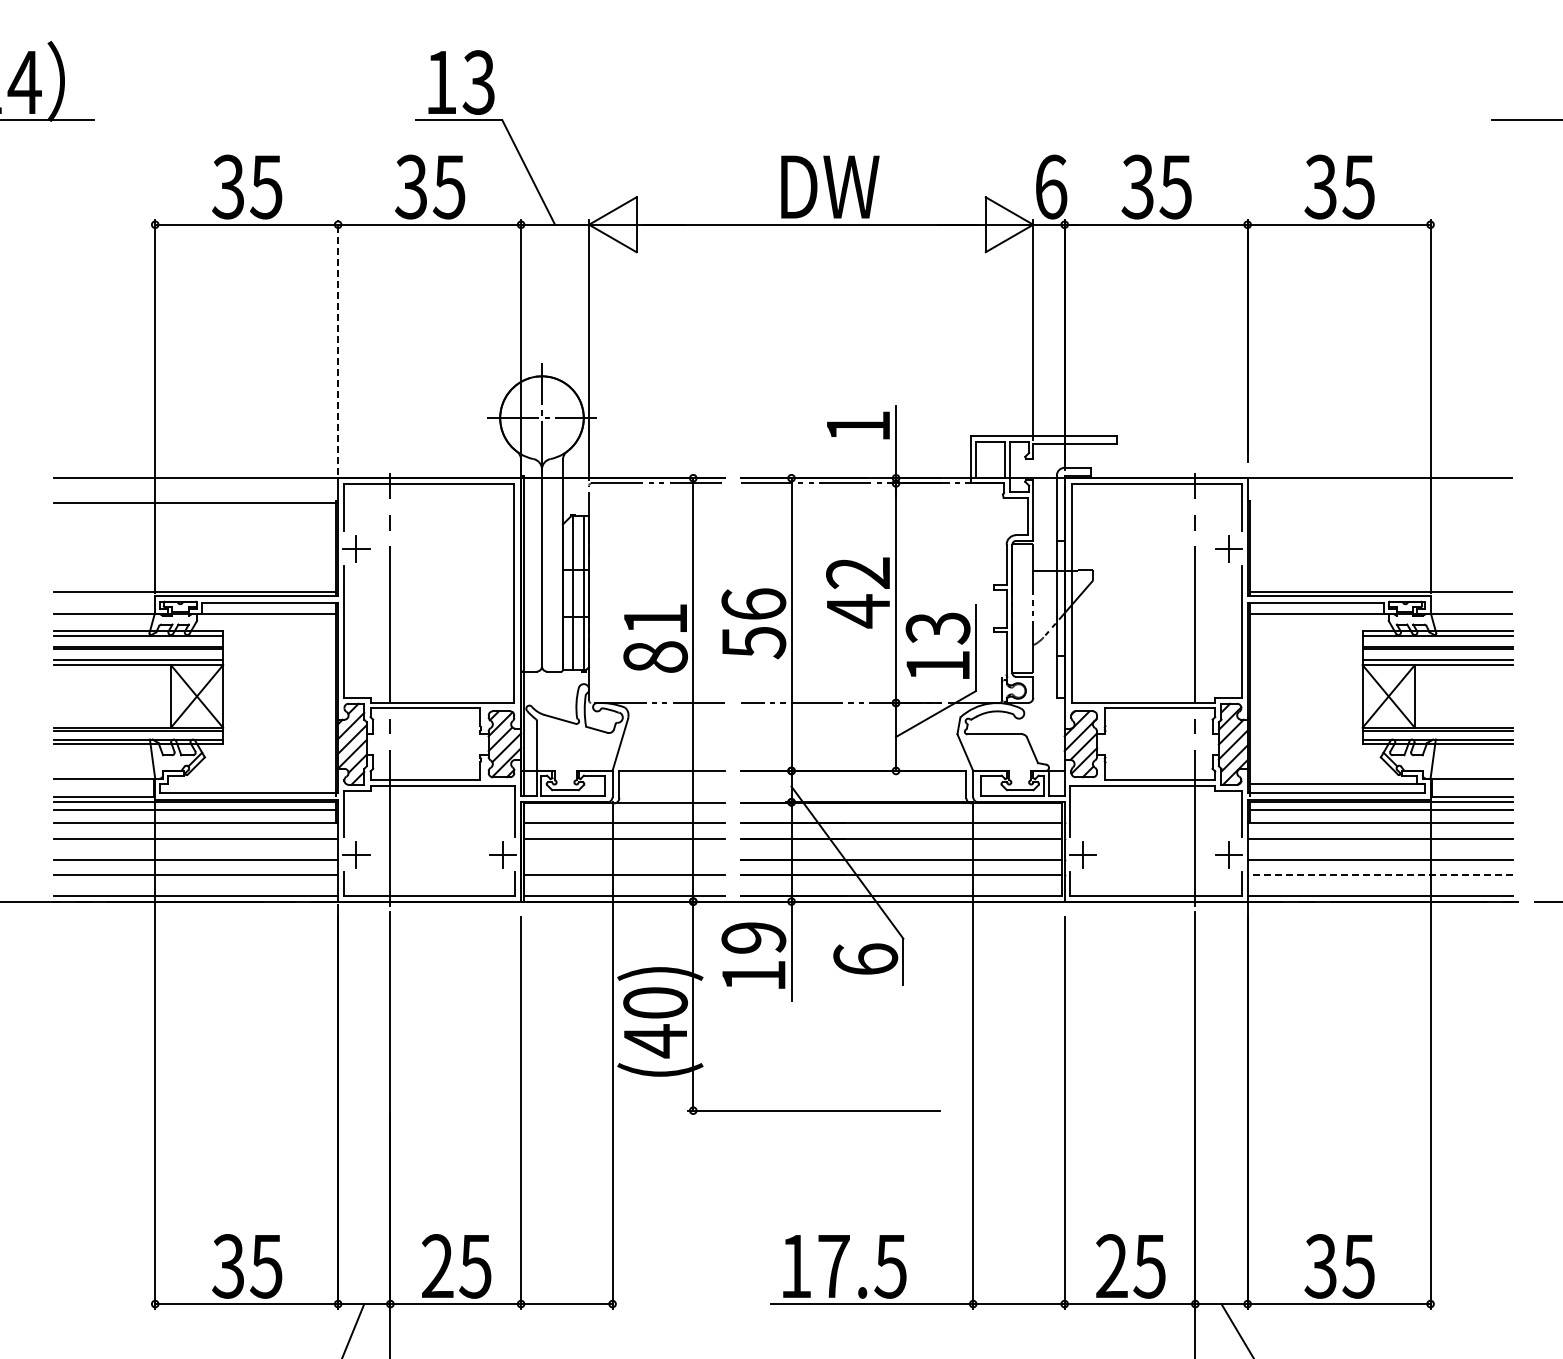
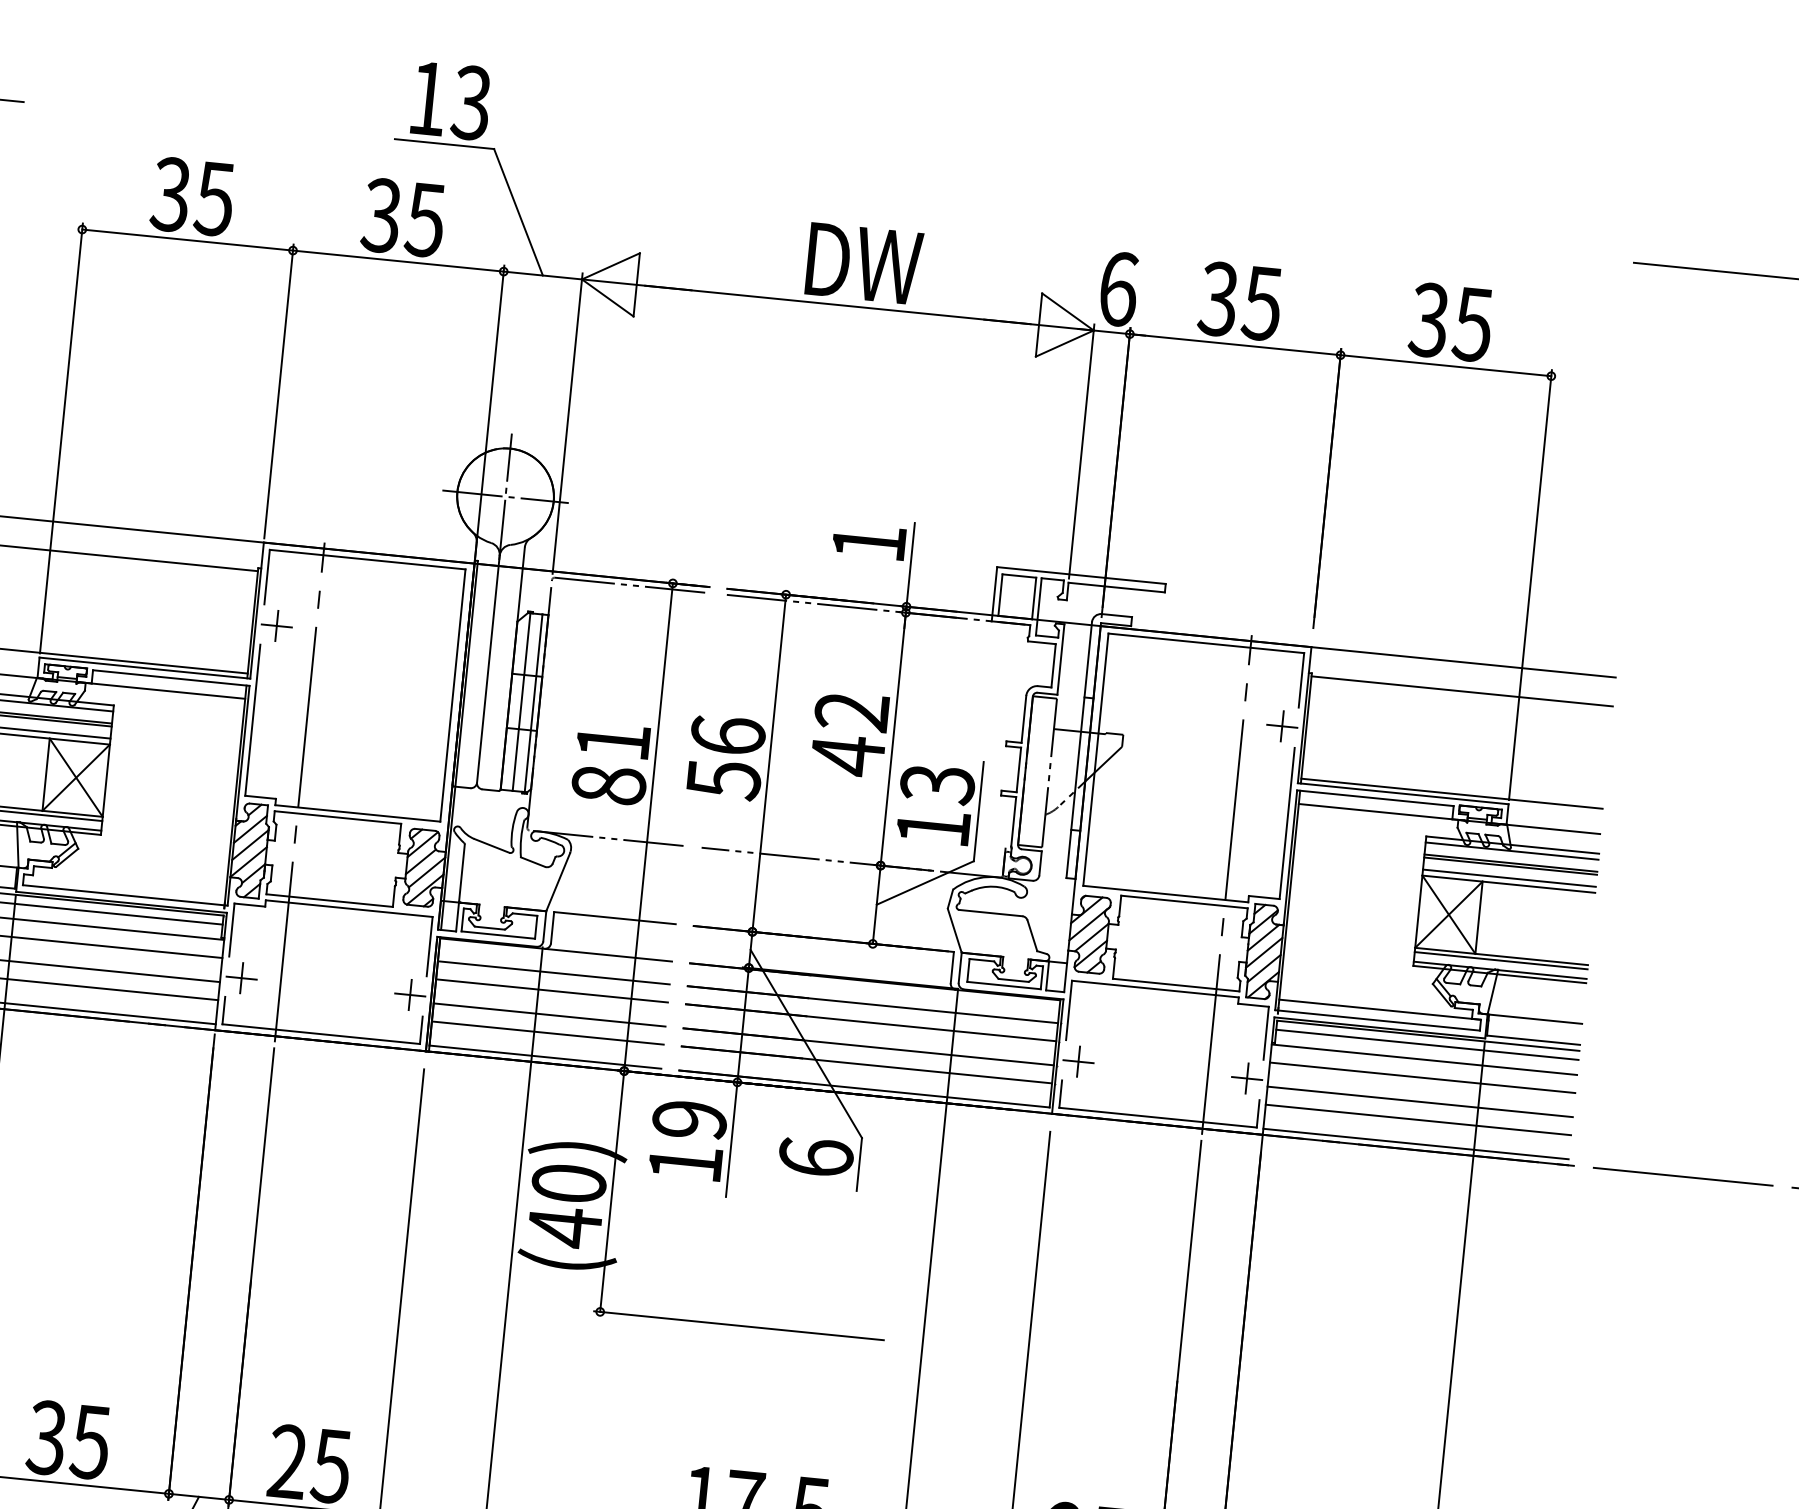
line: (338, 347) -> (279, 392), dashed -> solid
line: (1380, 503) -> (1461, 691), added
line: (623, 859) -> (548, 1014), added
line: (1379, 875) -> (1417, 1119), dashed -> solid

